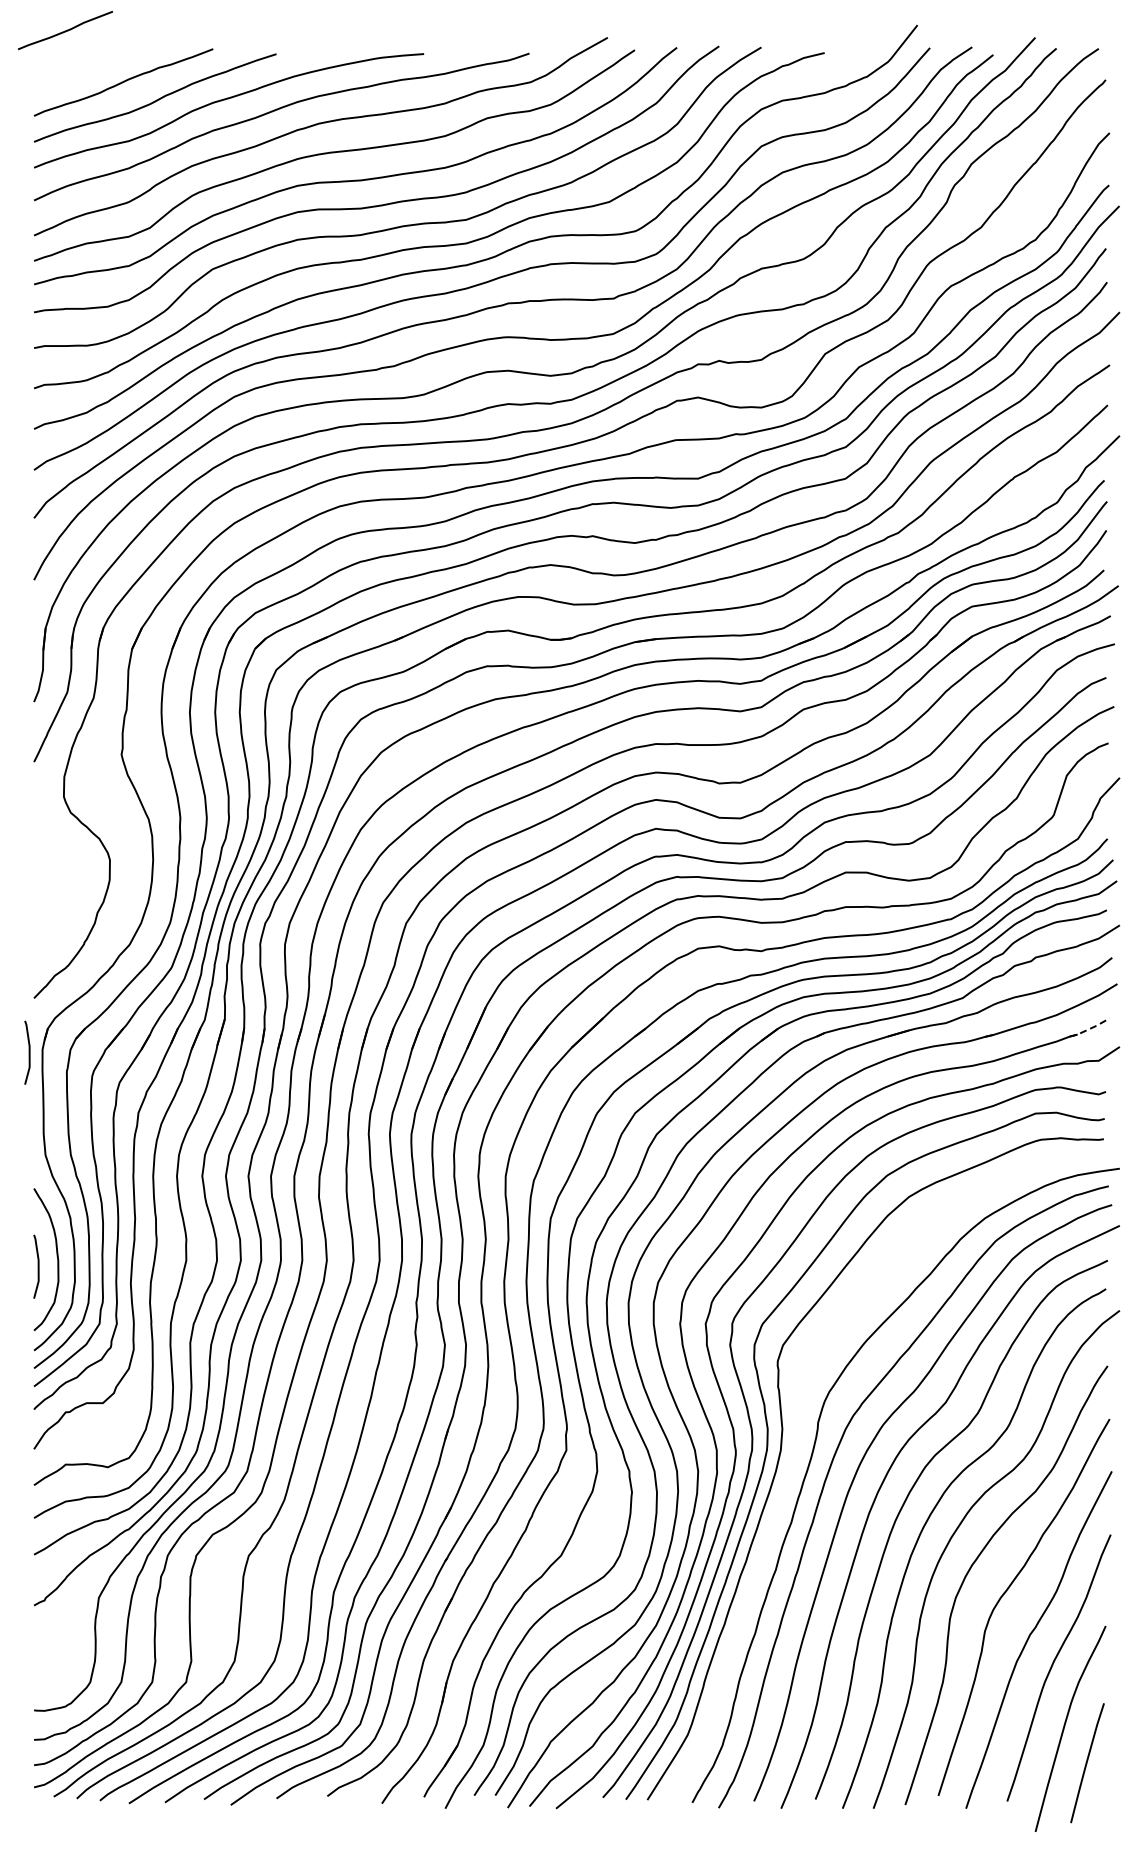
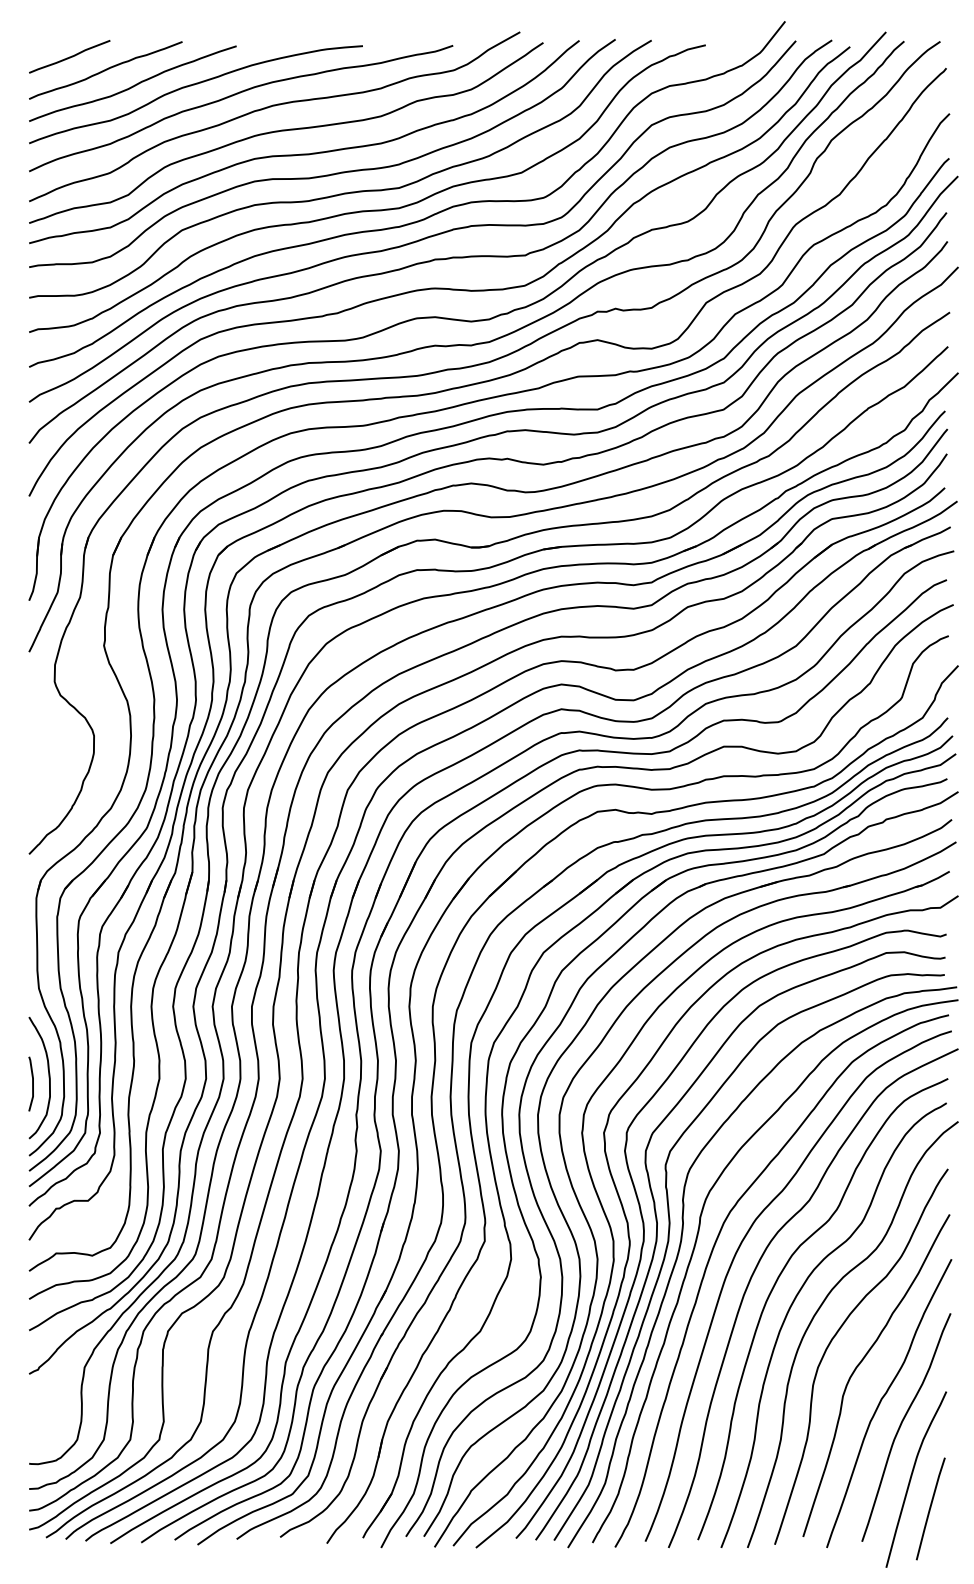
curve: (65, 30) -> (69, 56), moved
line: (1090, 1028) -> (933, 880), dashed -> solid
line: (28, 1052) -> (24, 900), removed
curve: (795, 1457) -> (680, 1247), added

